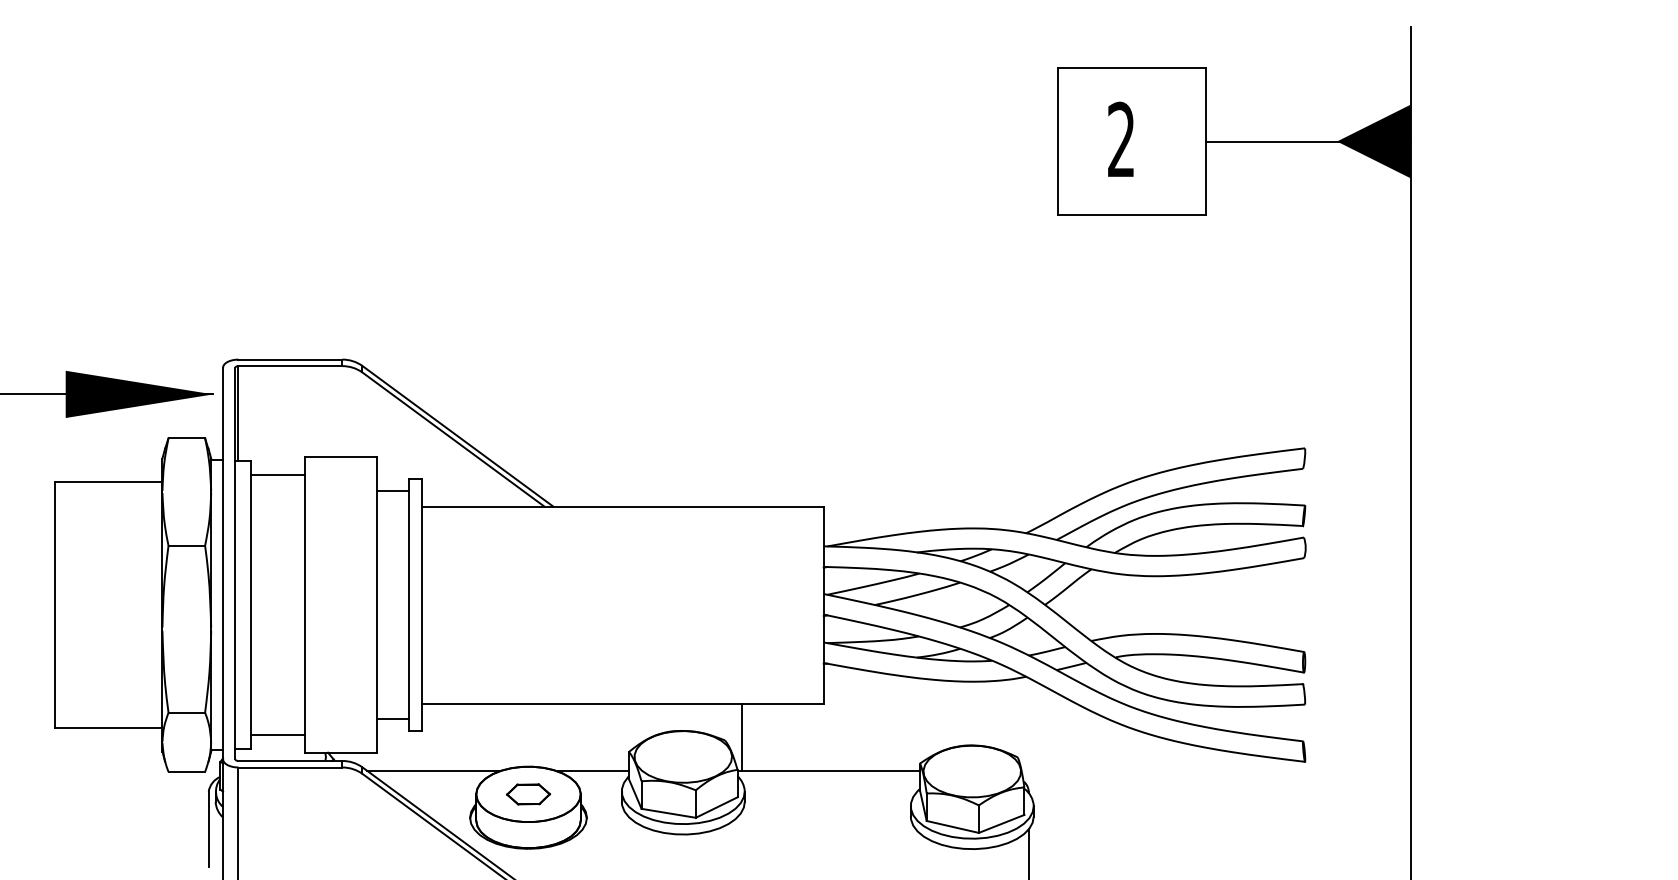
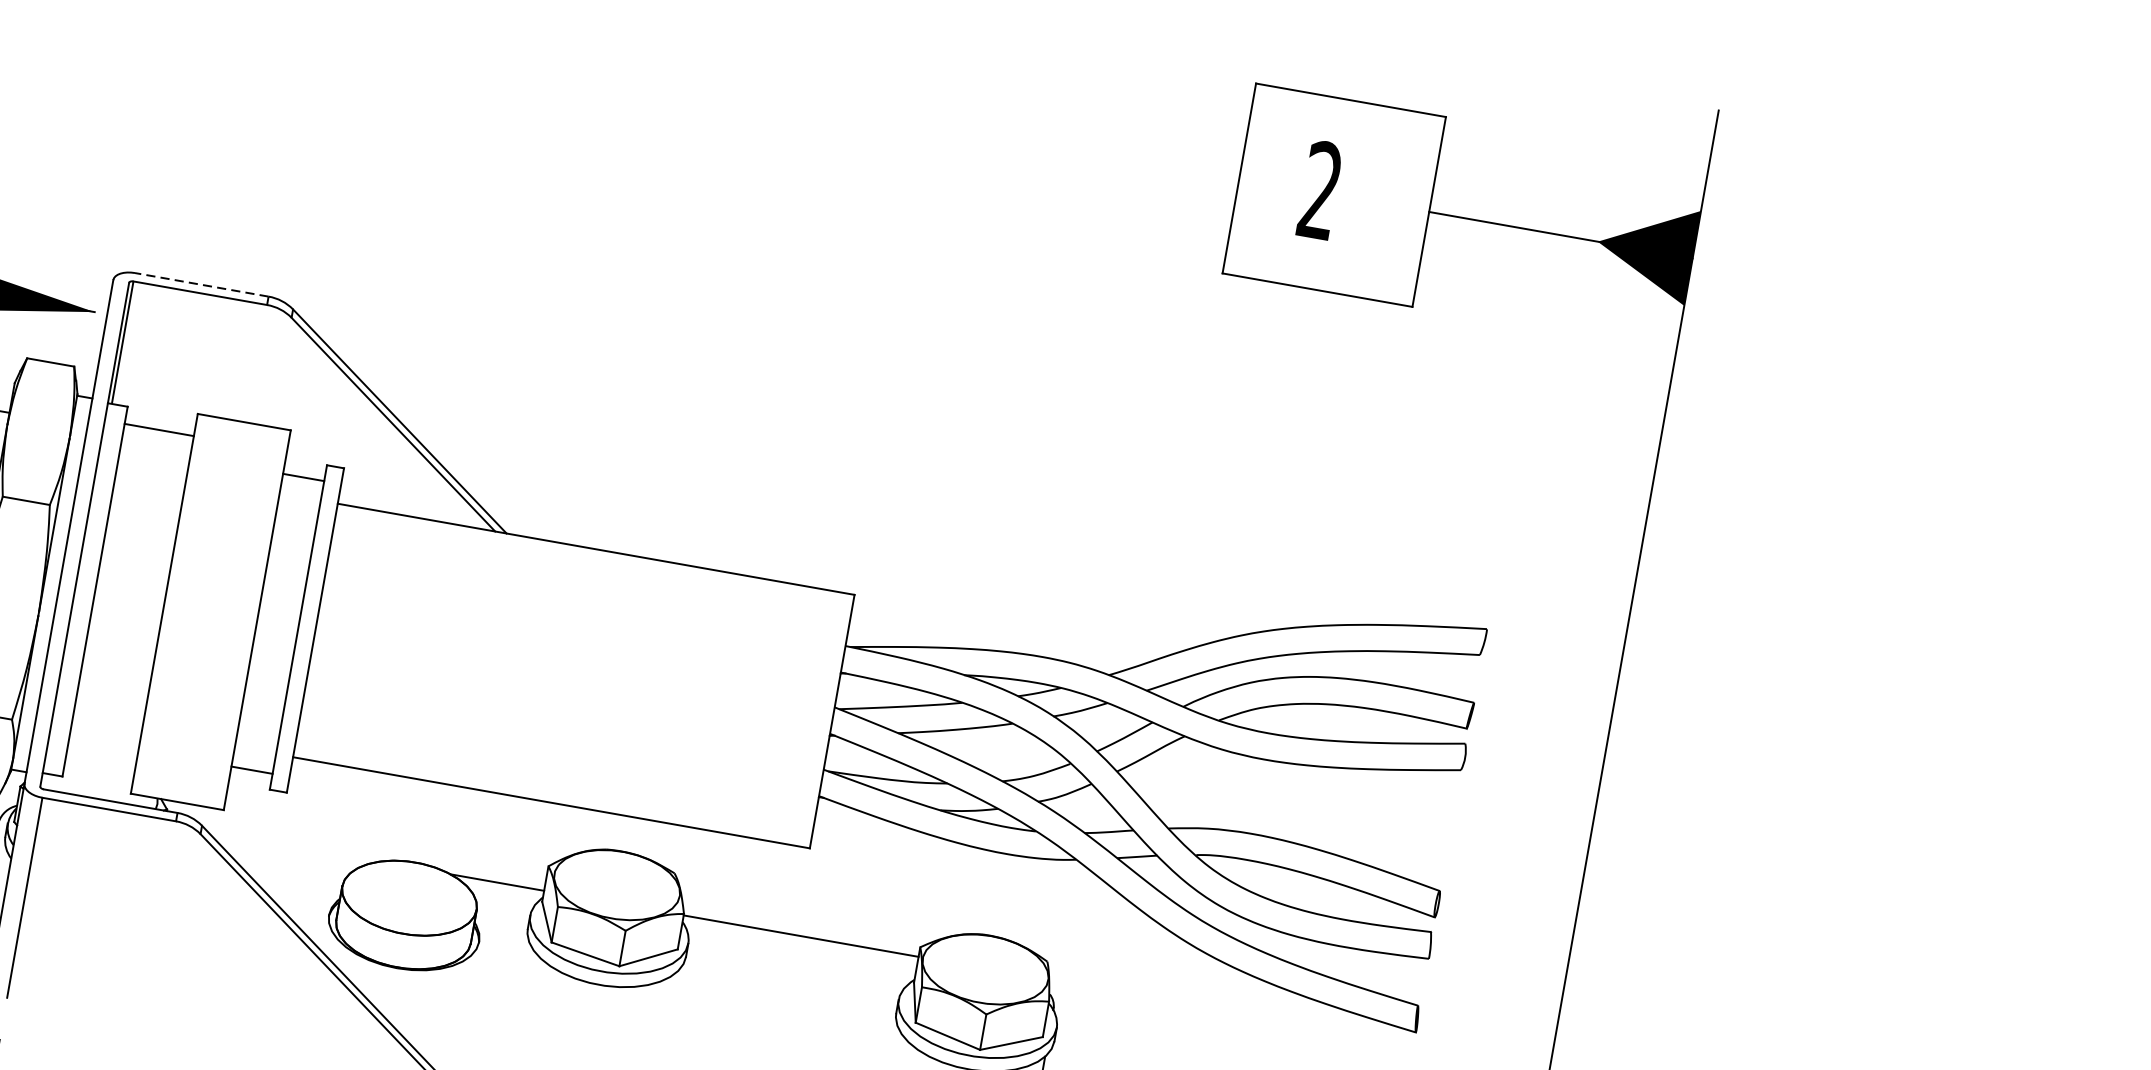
line: (290, 359) -> (201, 284), solid -> dashed
line: (277, 735) -> (99, 765), removed
line: (741, 736) -> (696, 872), removed
line: (433, 770) -> (292, 845), removed
part: (528, 794) -> (409, 898), removed

